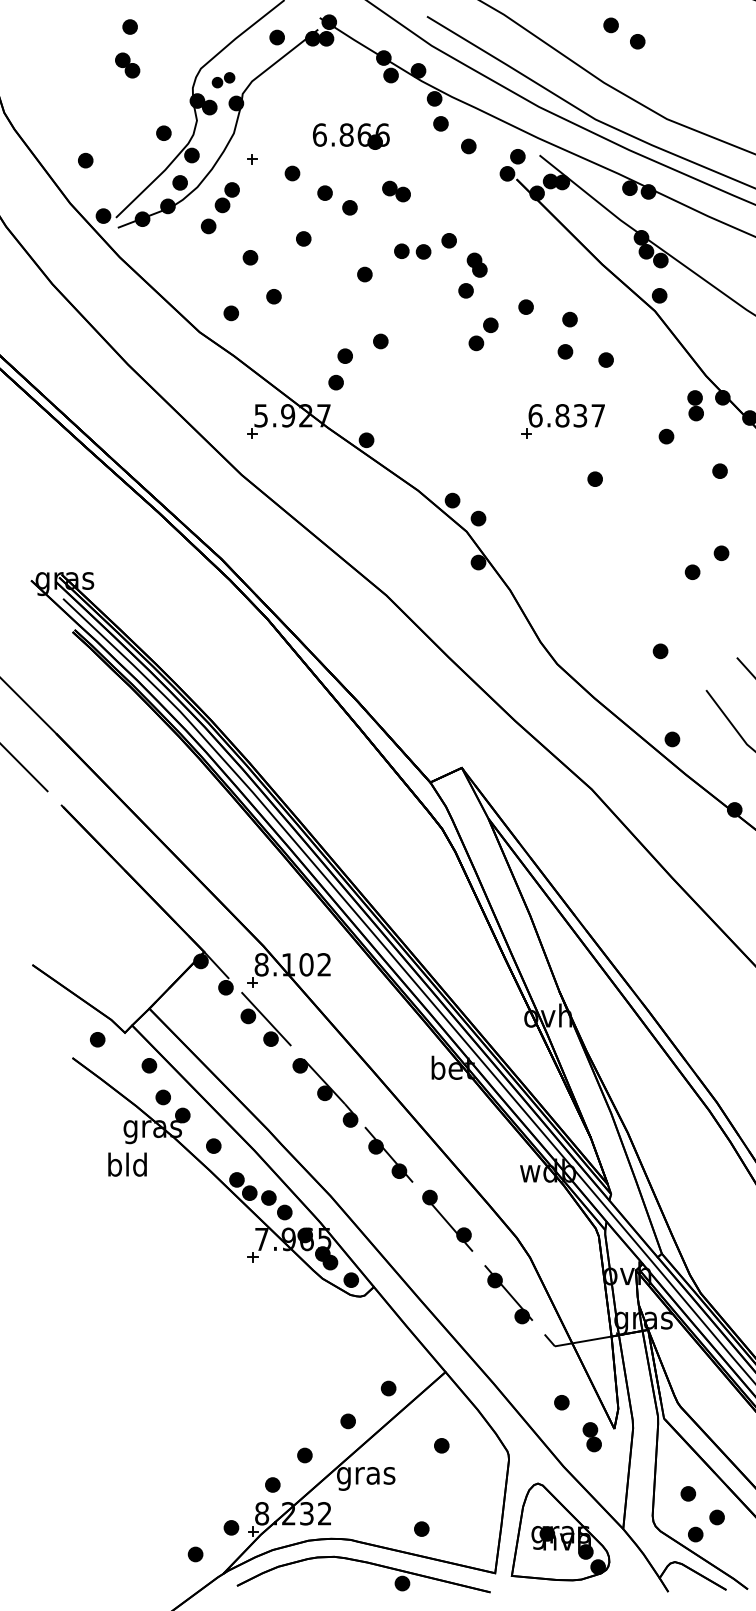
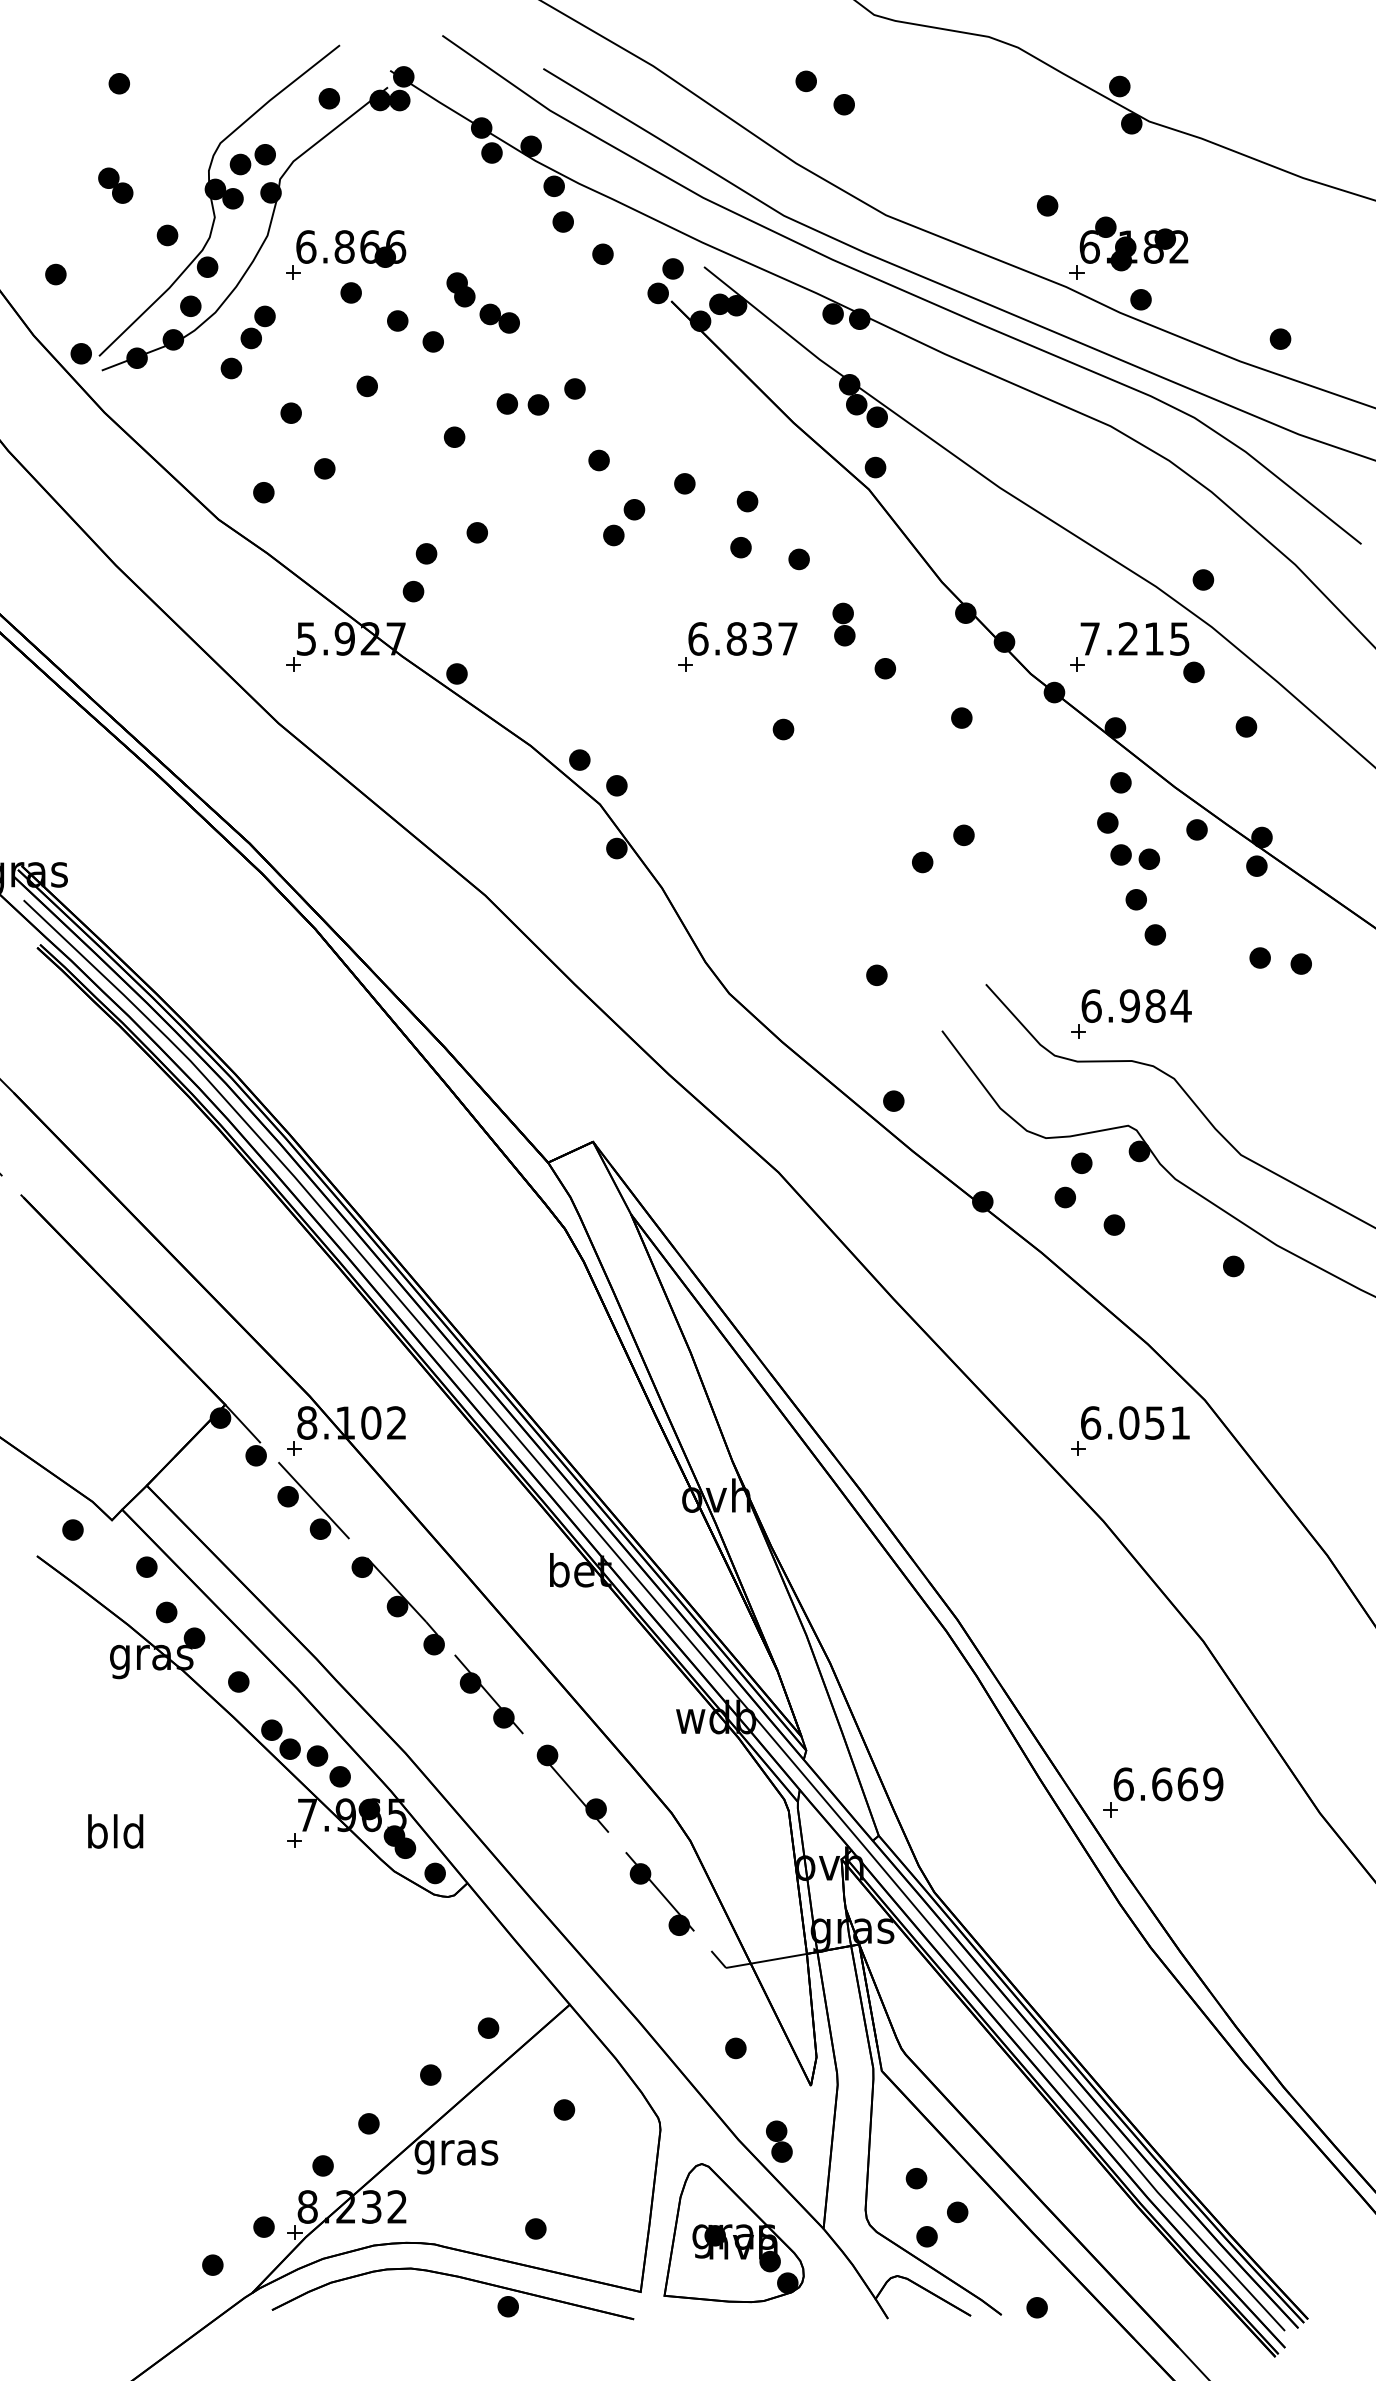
part: (127, 65) -> (115, 185), moved
part: (223, 80) -> (252, 159), size x1.43
part: (351, 136) -> (351, 248), moved
part: (476, 264) -> (460, 289), moved
part: (695, 405) -> (843, 624), moved
text: (127, 1164) -> (115, 1831), moved
part: (592, 1437) -> (779, 2141), moved

